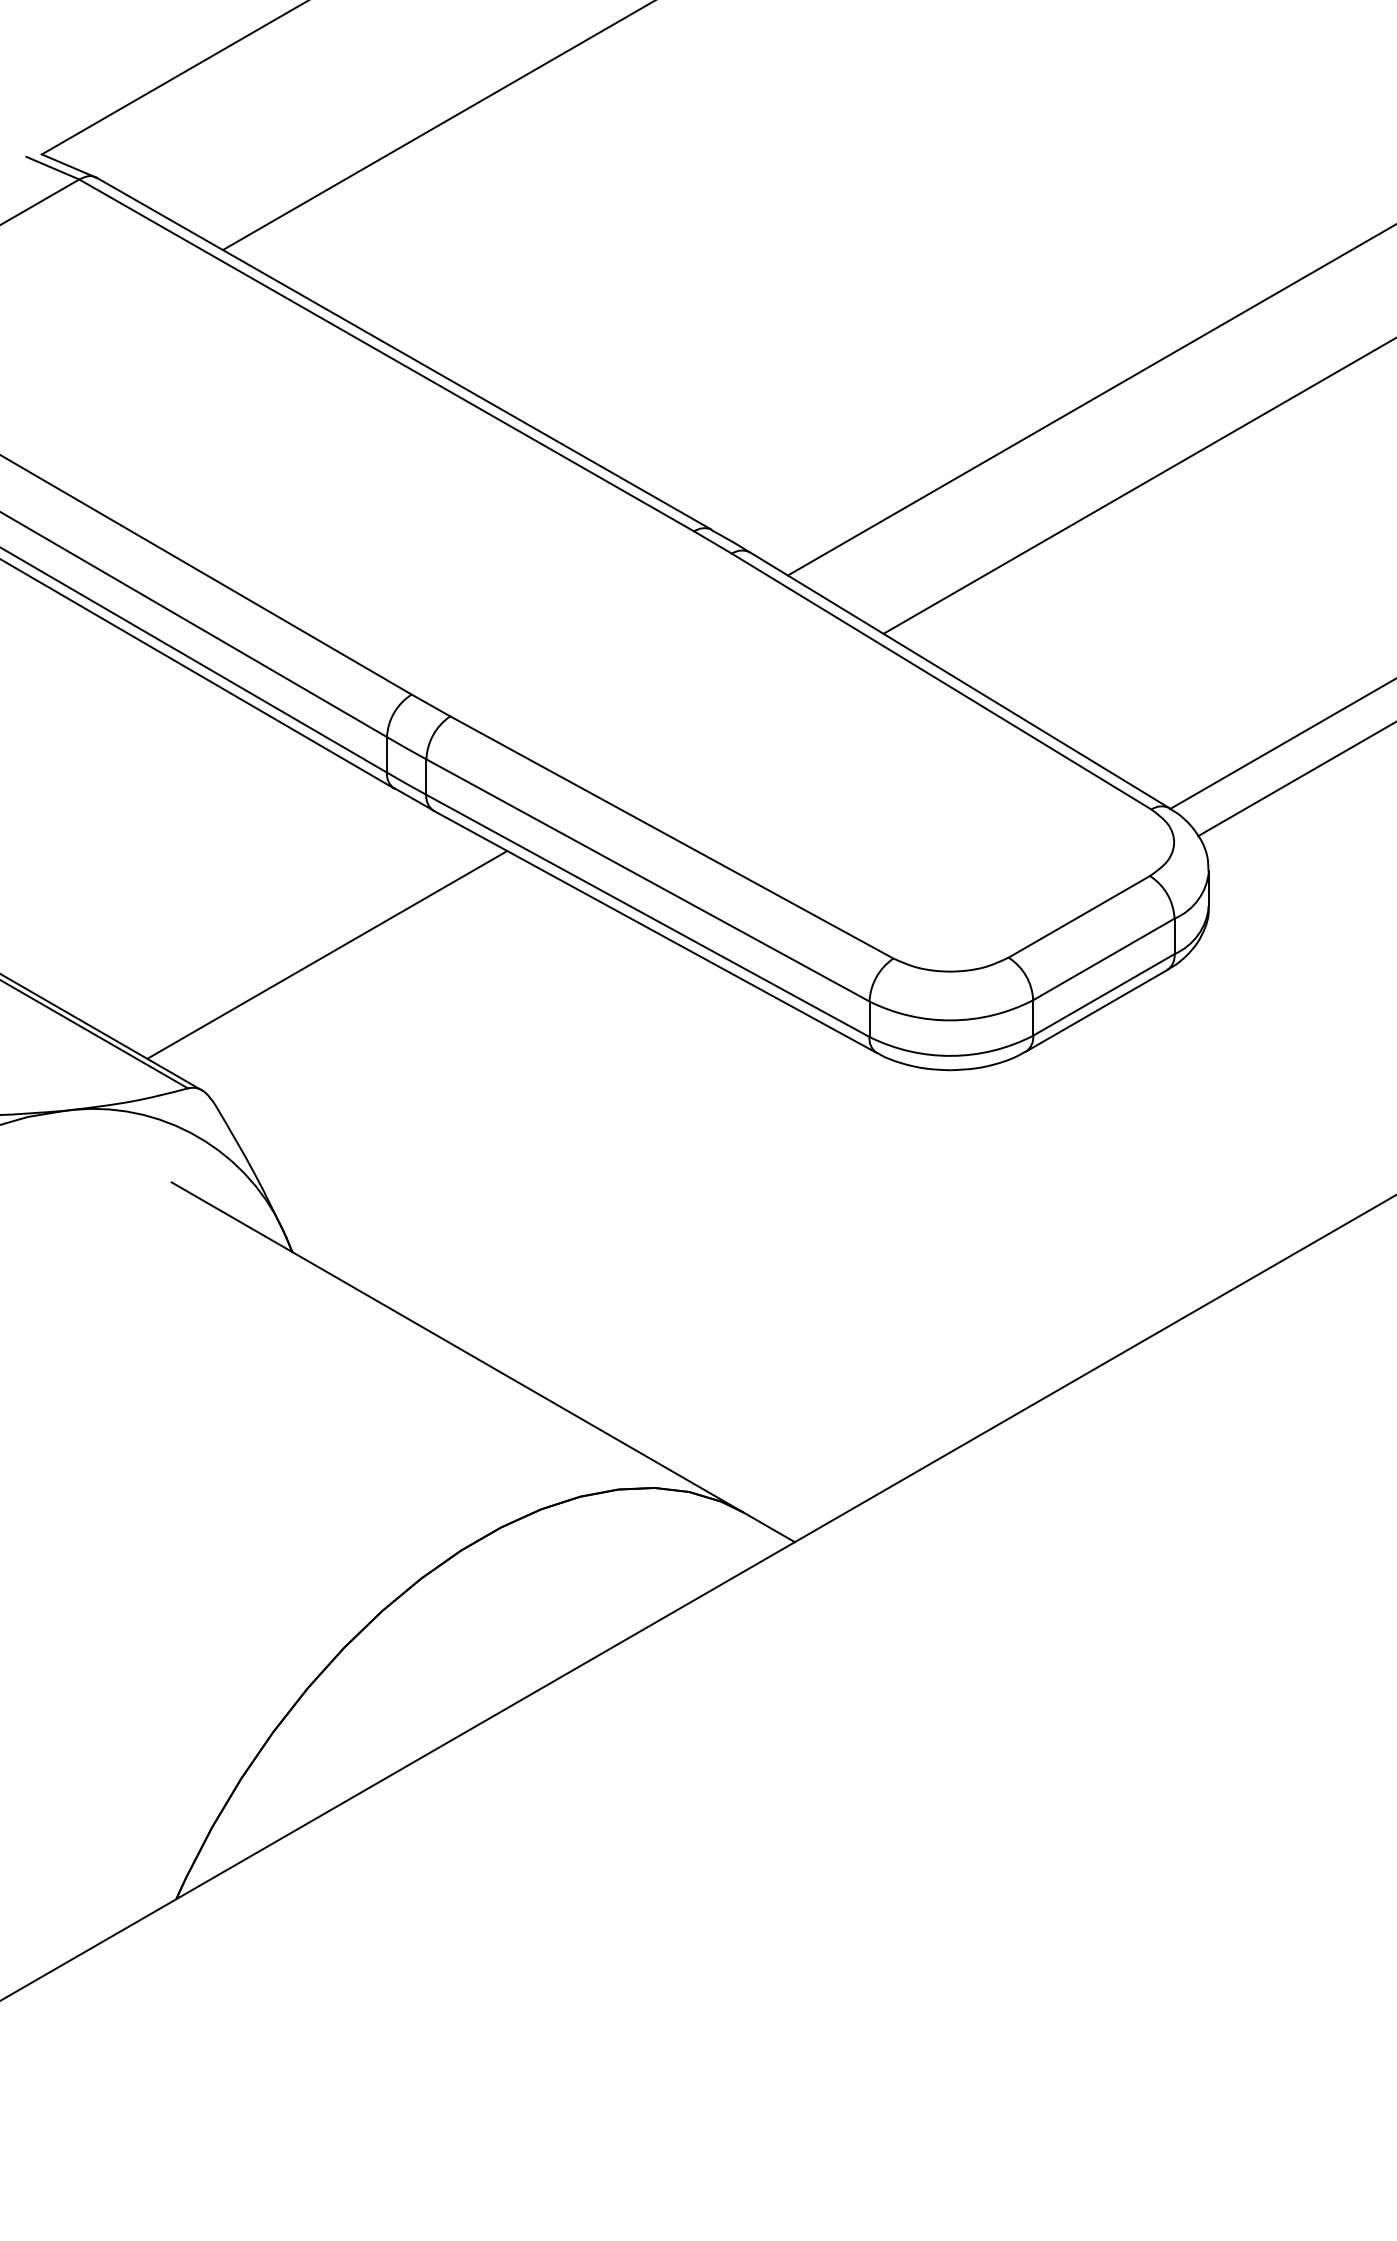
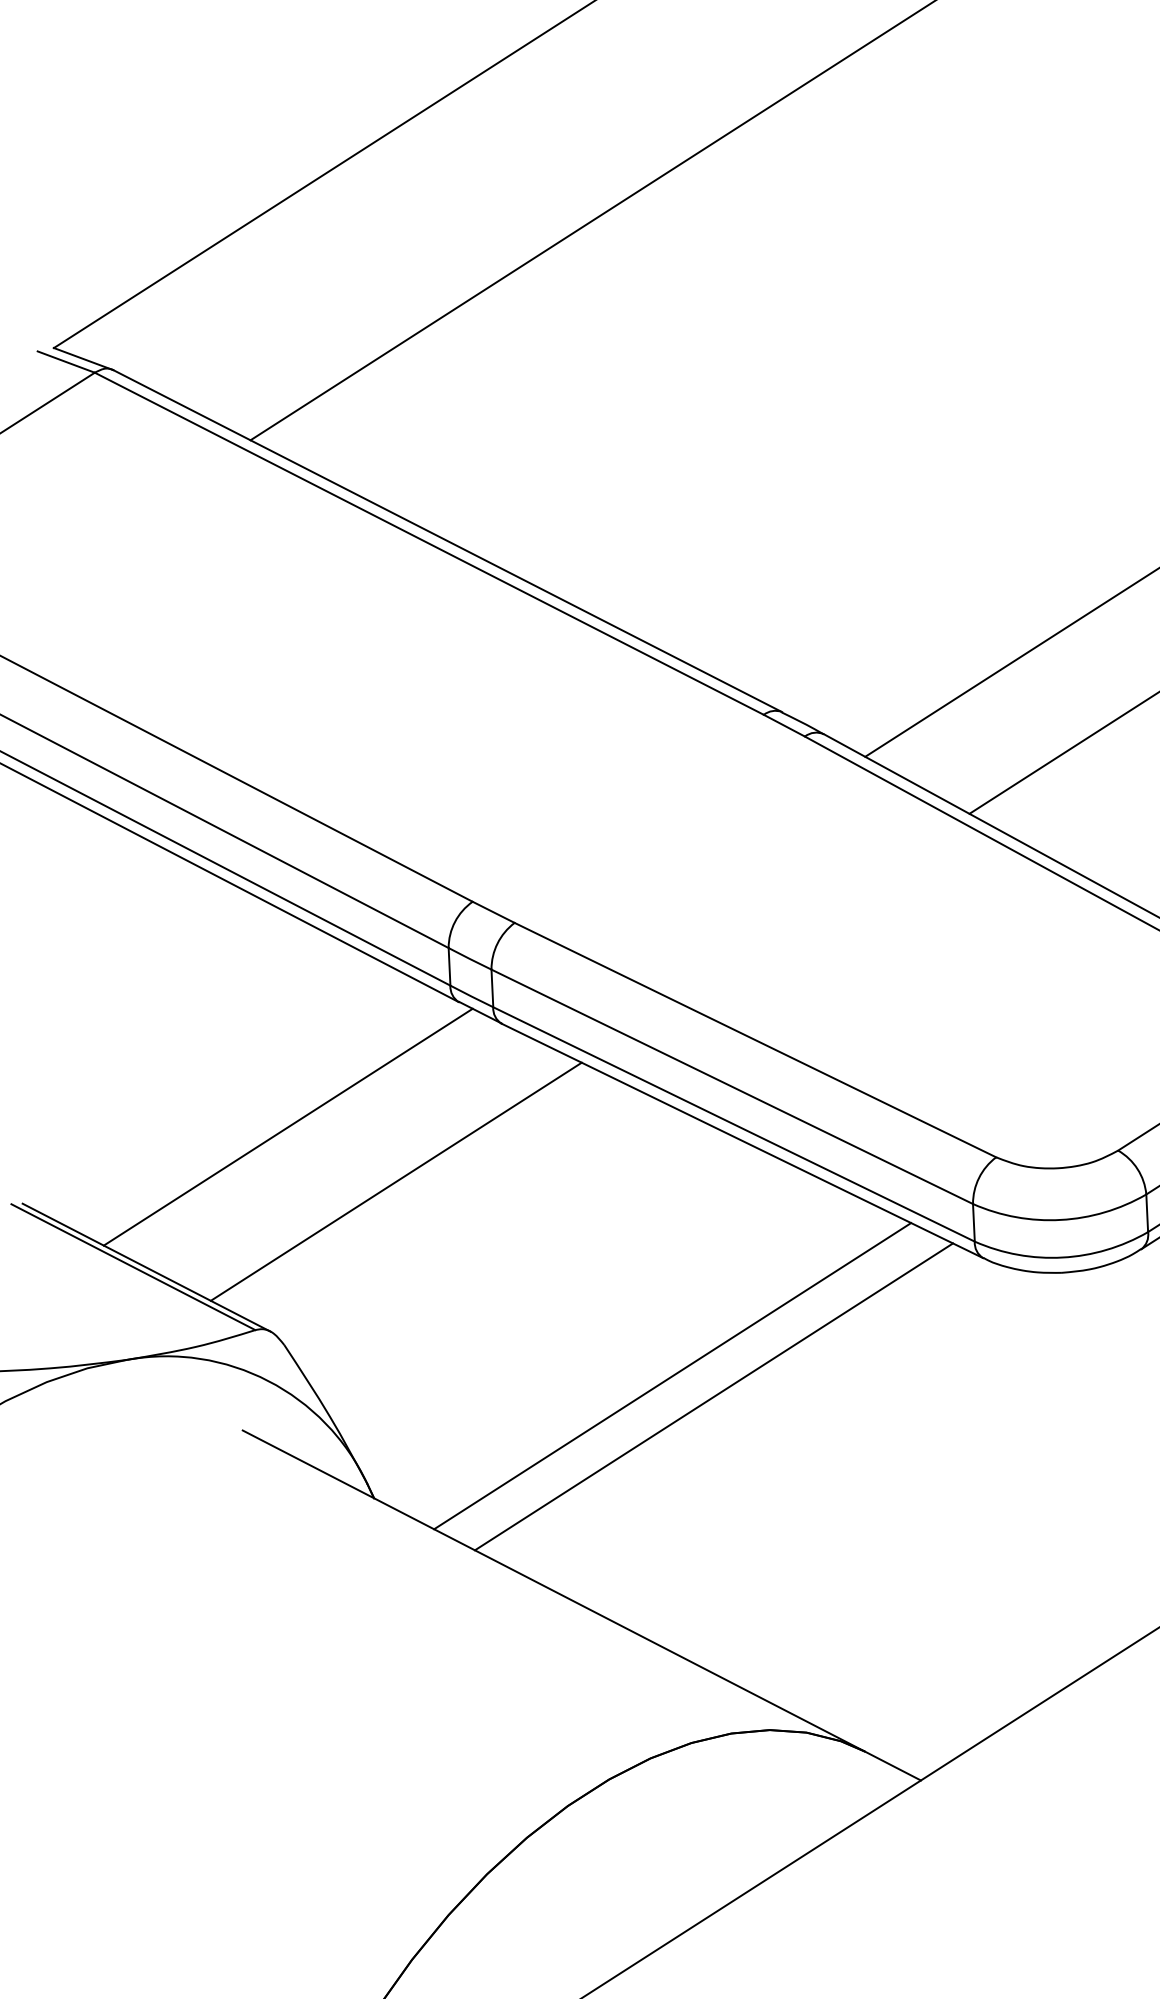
line: (228, 898) -> (288, 1126), added
line: (578, 1149) -> (672, 1375), added
line: (616, 1171) -> (713, 1396), added

